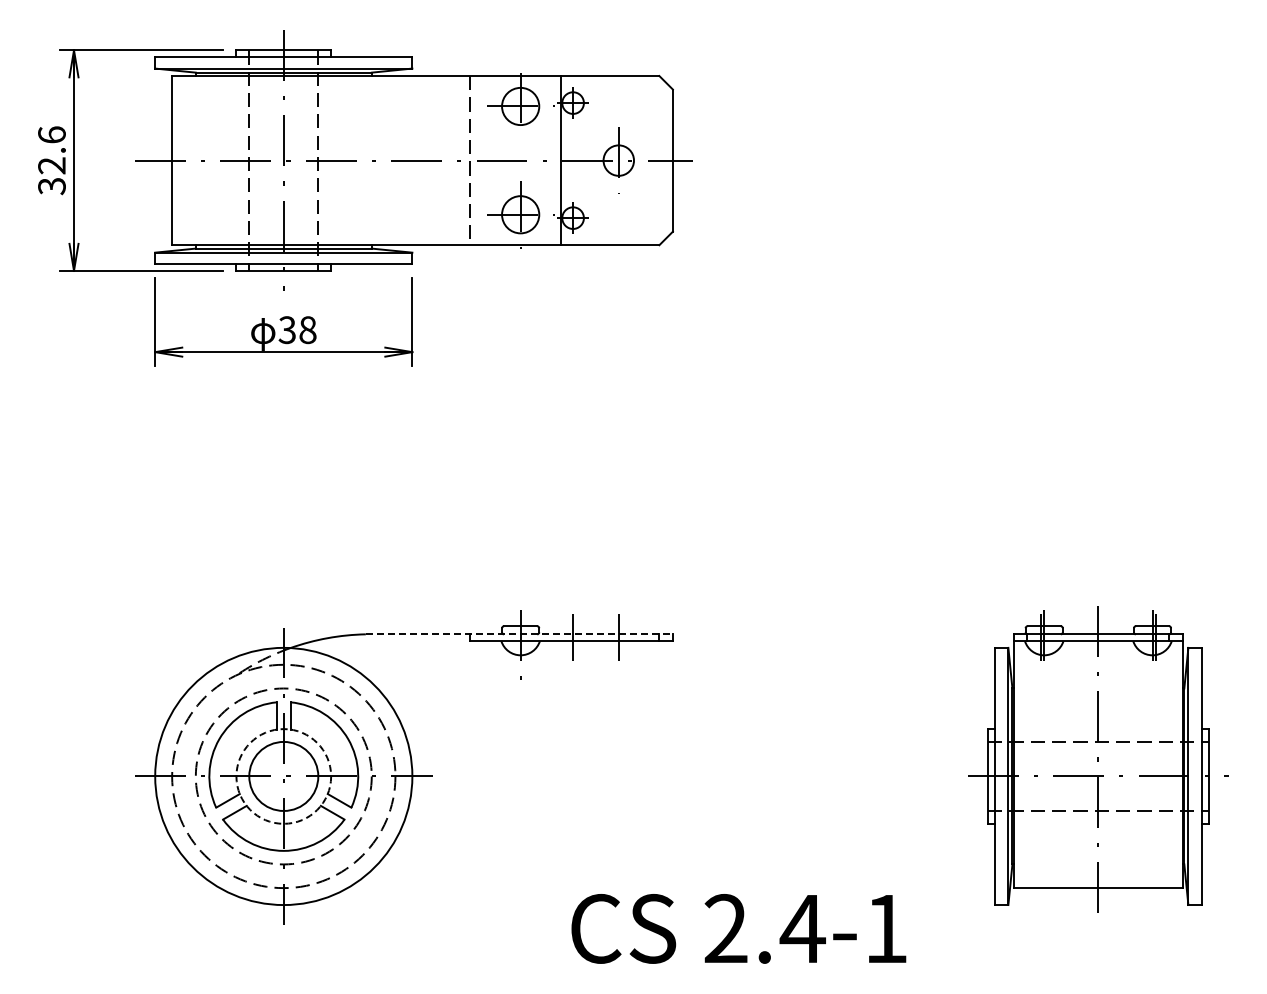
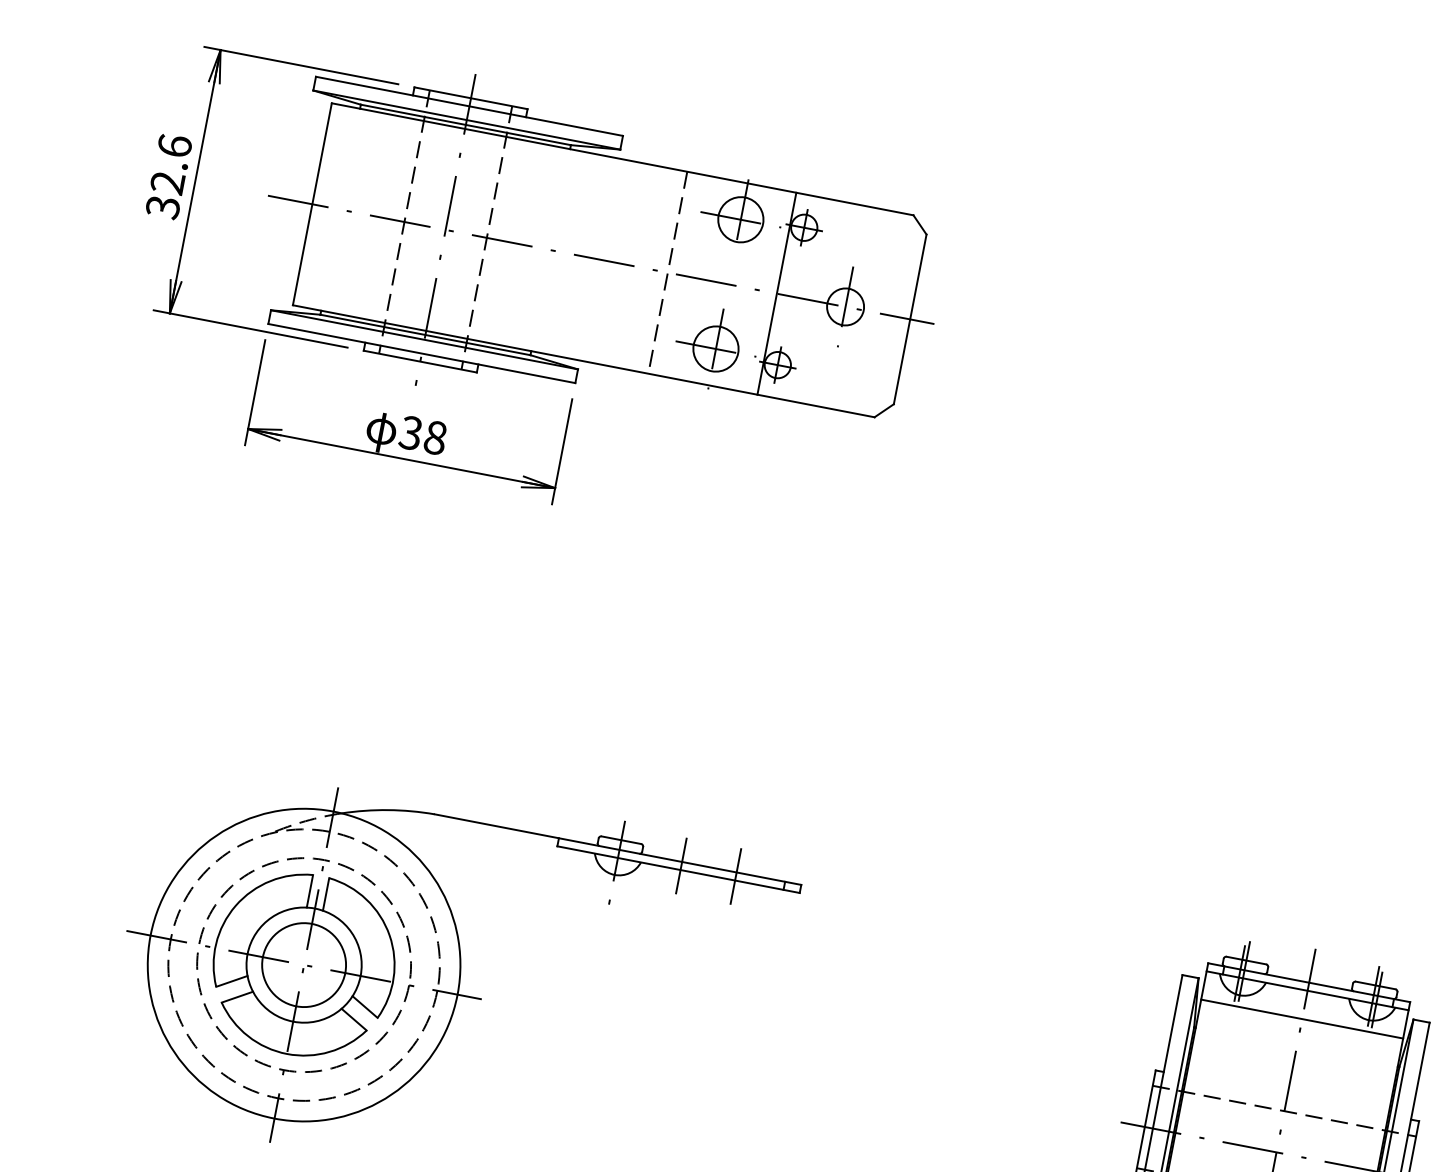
line: (519, 634) -> (618, 849), dashed -> solid
line: (1097, 664) -> (1301, 1018), added
circle: (283, 776) -> (303, 965), dashed -> solid

